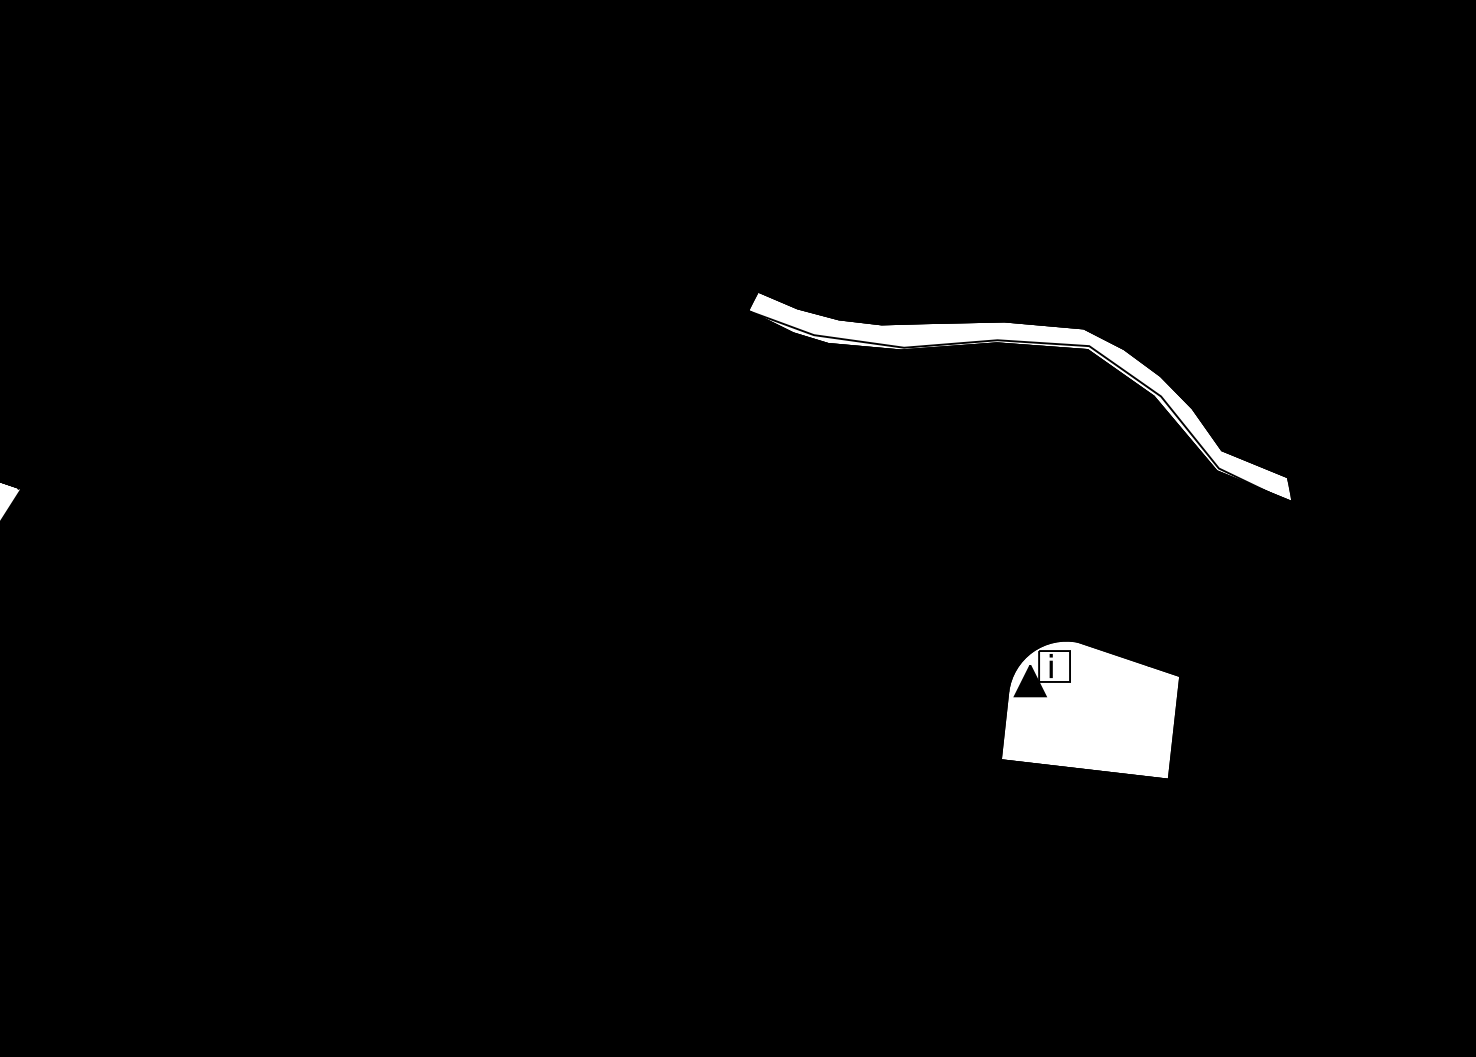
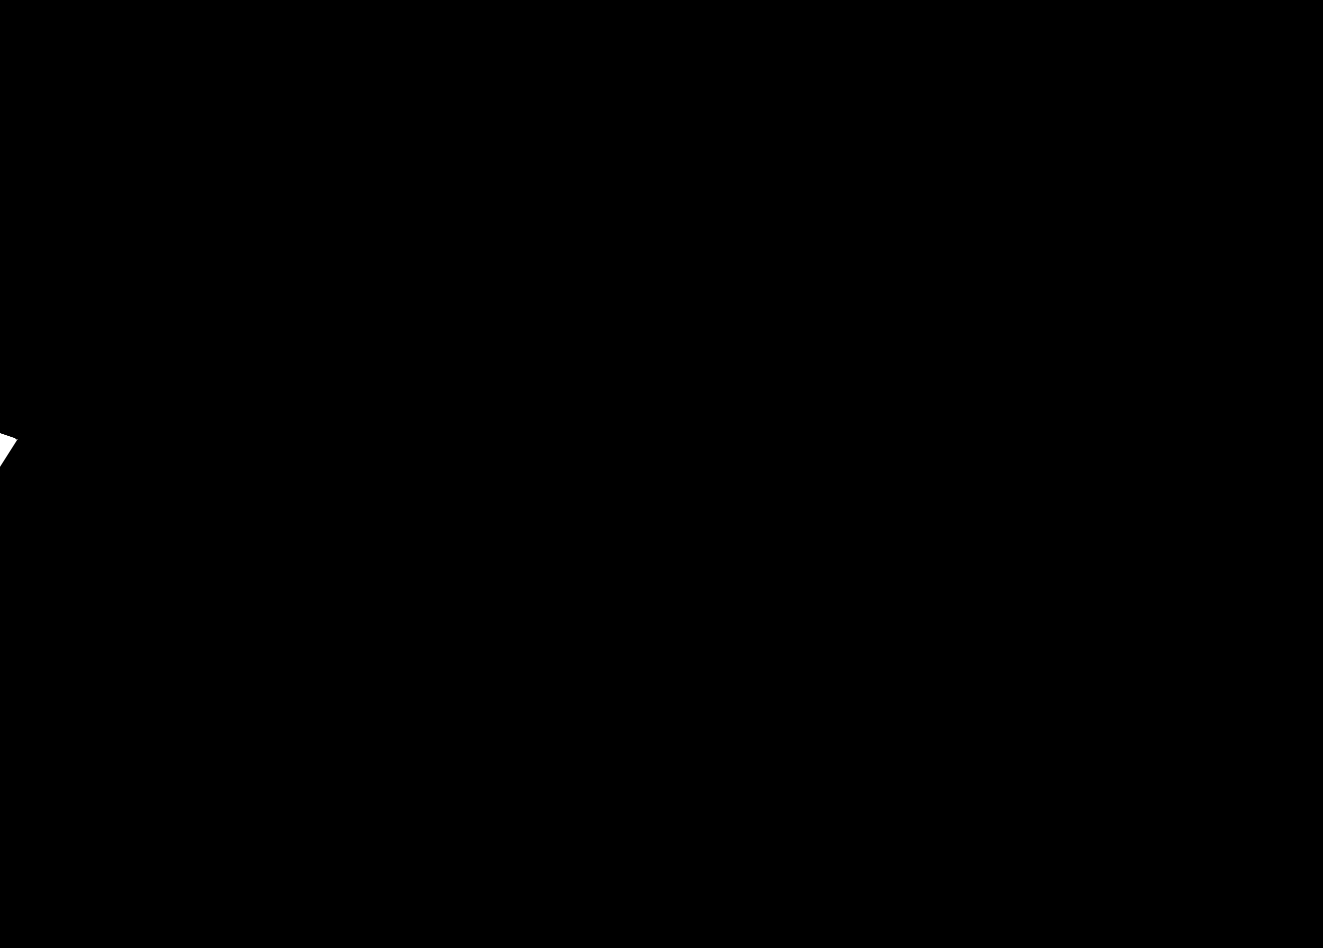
fill: (1020, 396) -> (914, 355), added
fill: (1090, 709) -> (977, 636), added

